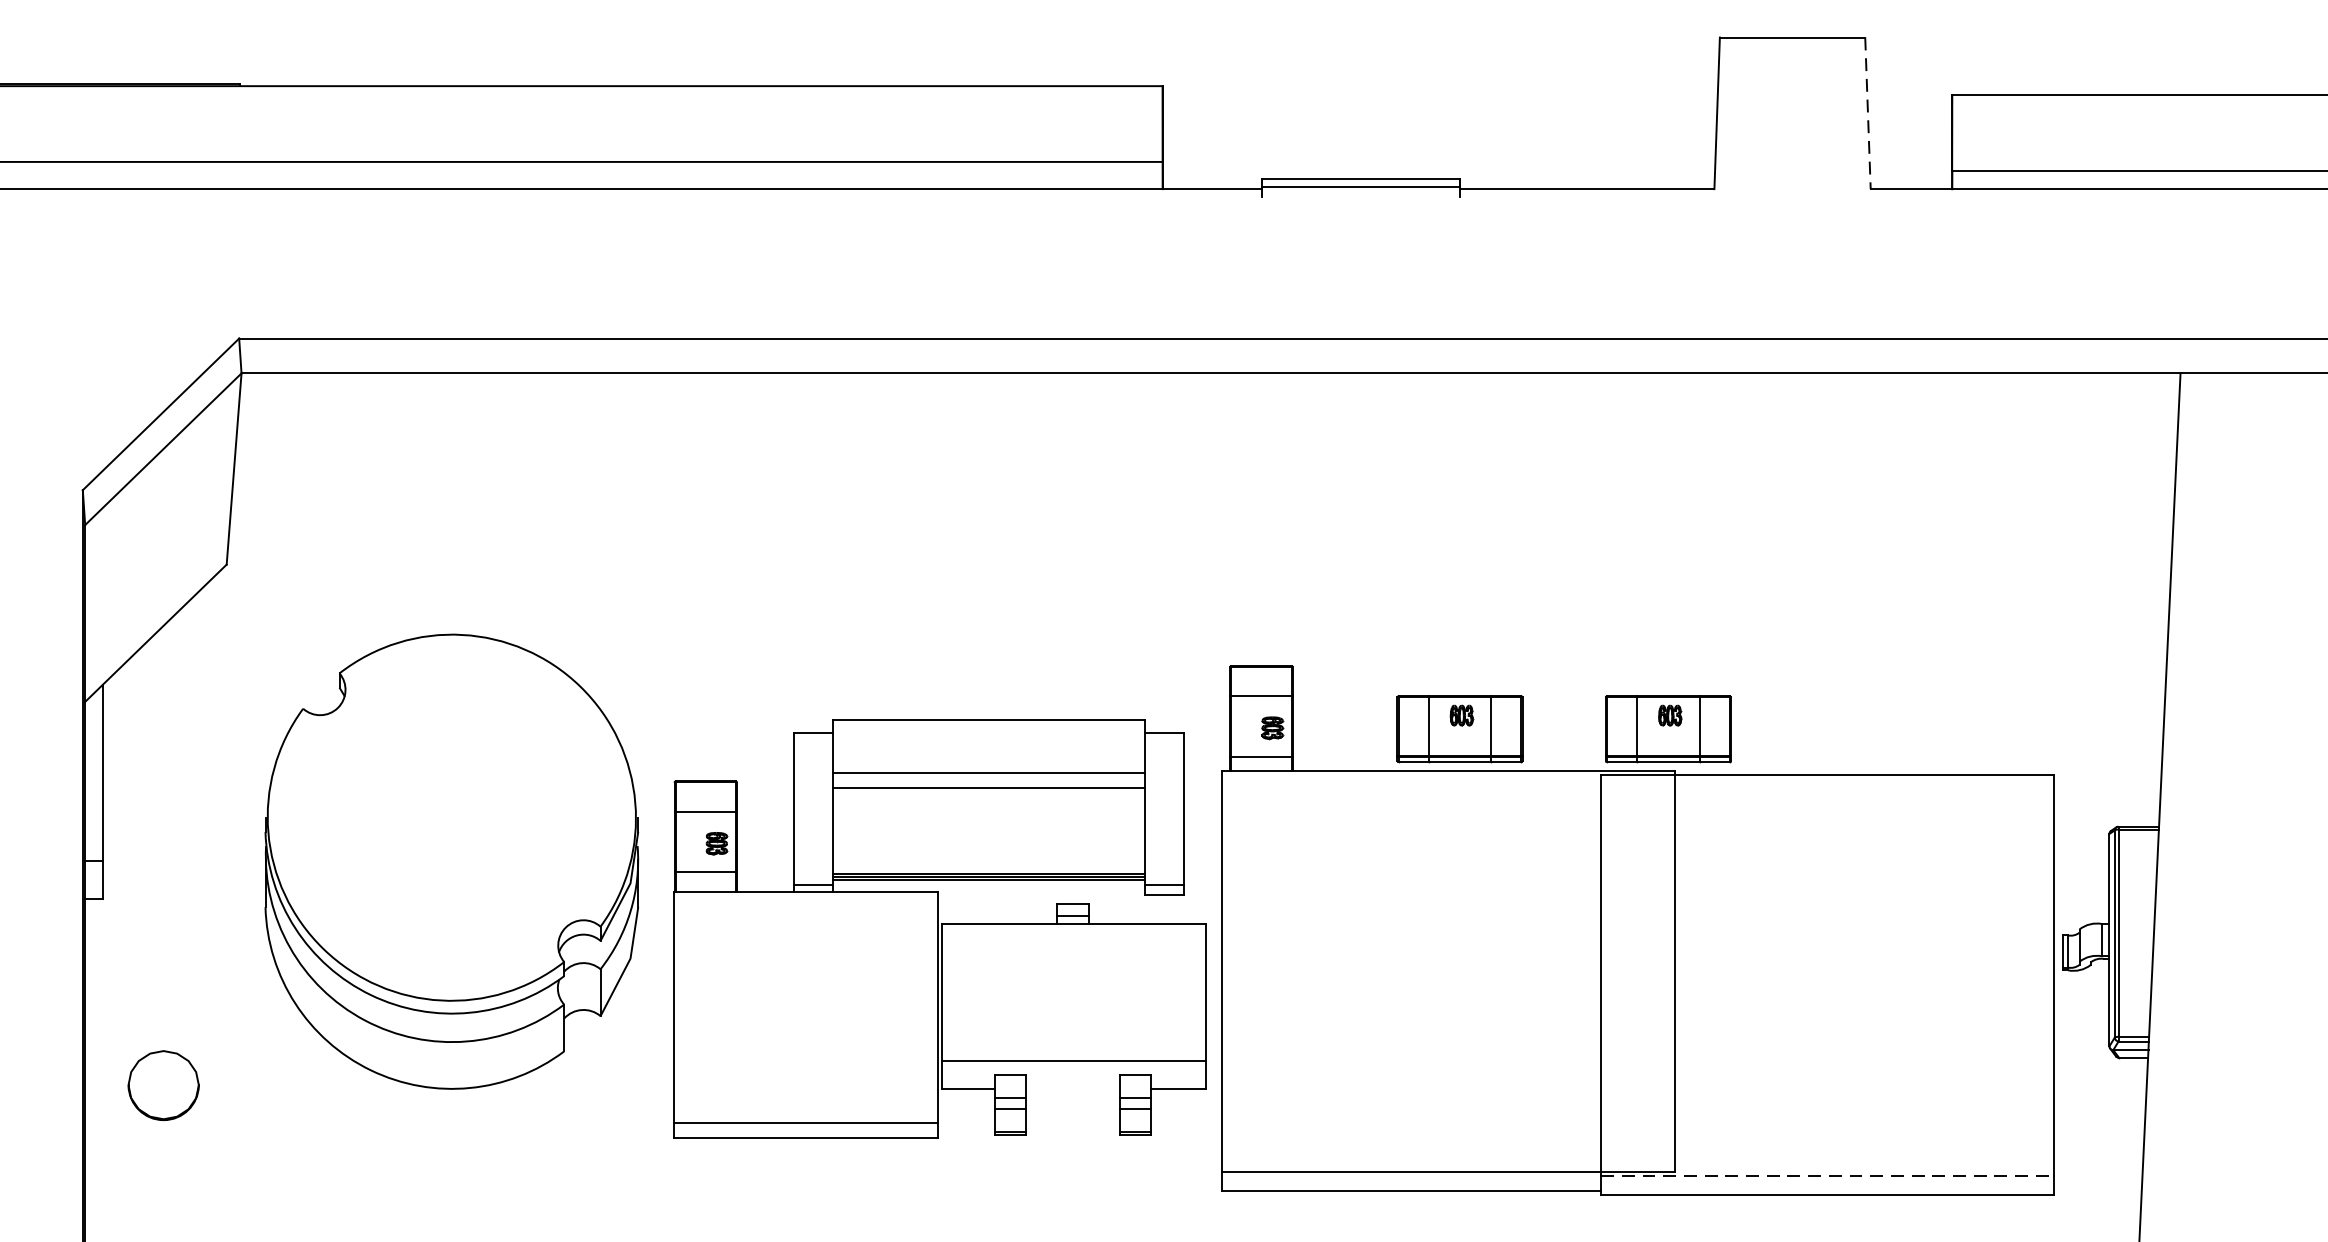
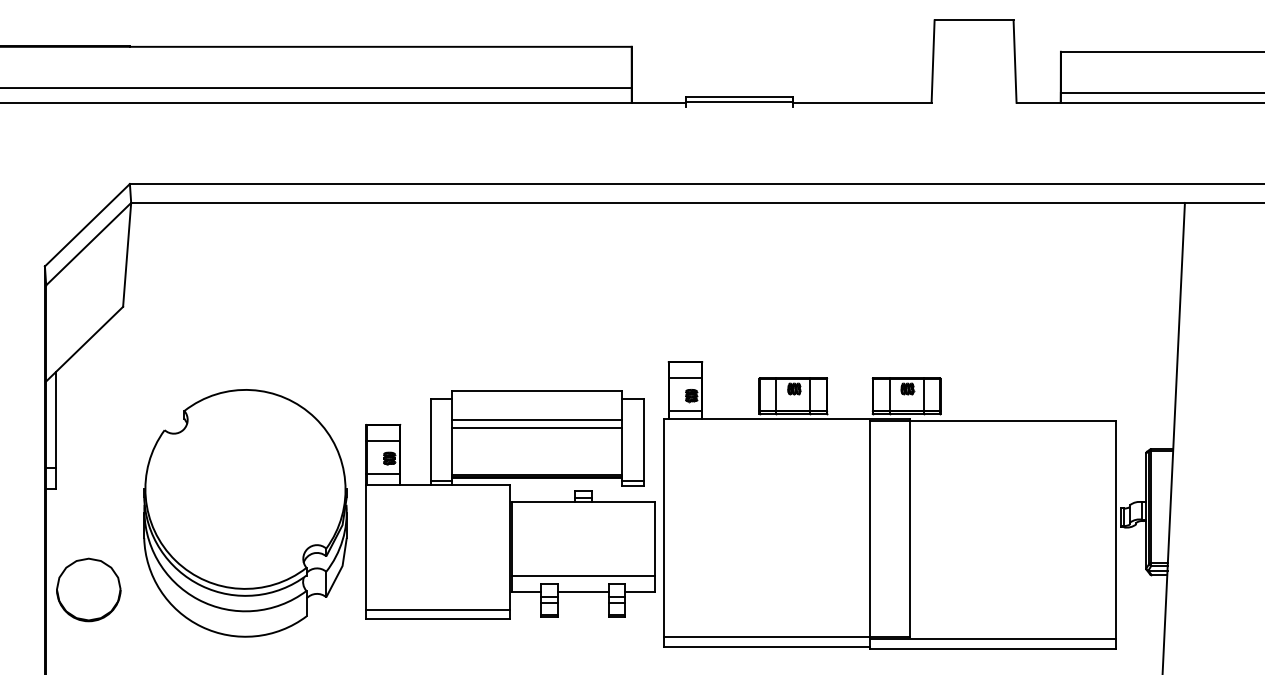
line: (1868, 114) -> (1015, 62), dashed -> solid
part: (451, 862) -> (245, 513), moved
part: (162, 1084) -> (88, 589), size x1.67
line: (1071, 1088) -> (582, 591), added
line: (1828, 1174) -> (993, 638), dashed -> solid

